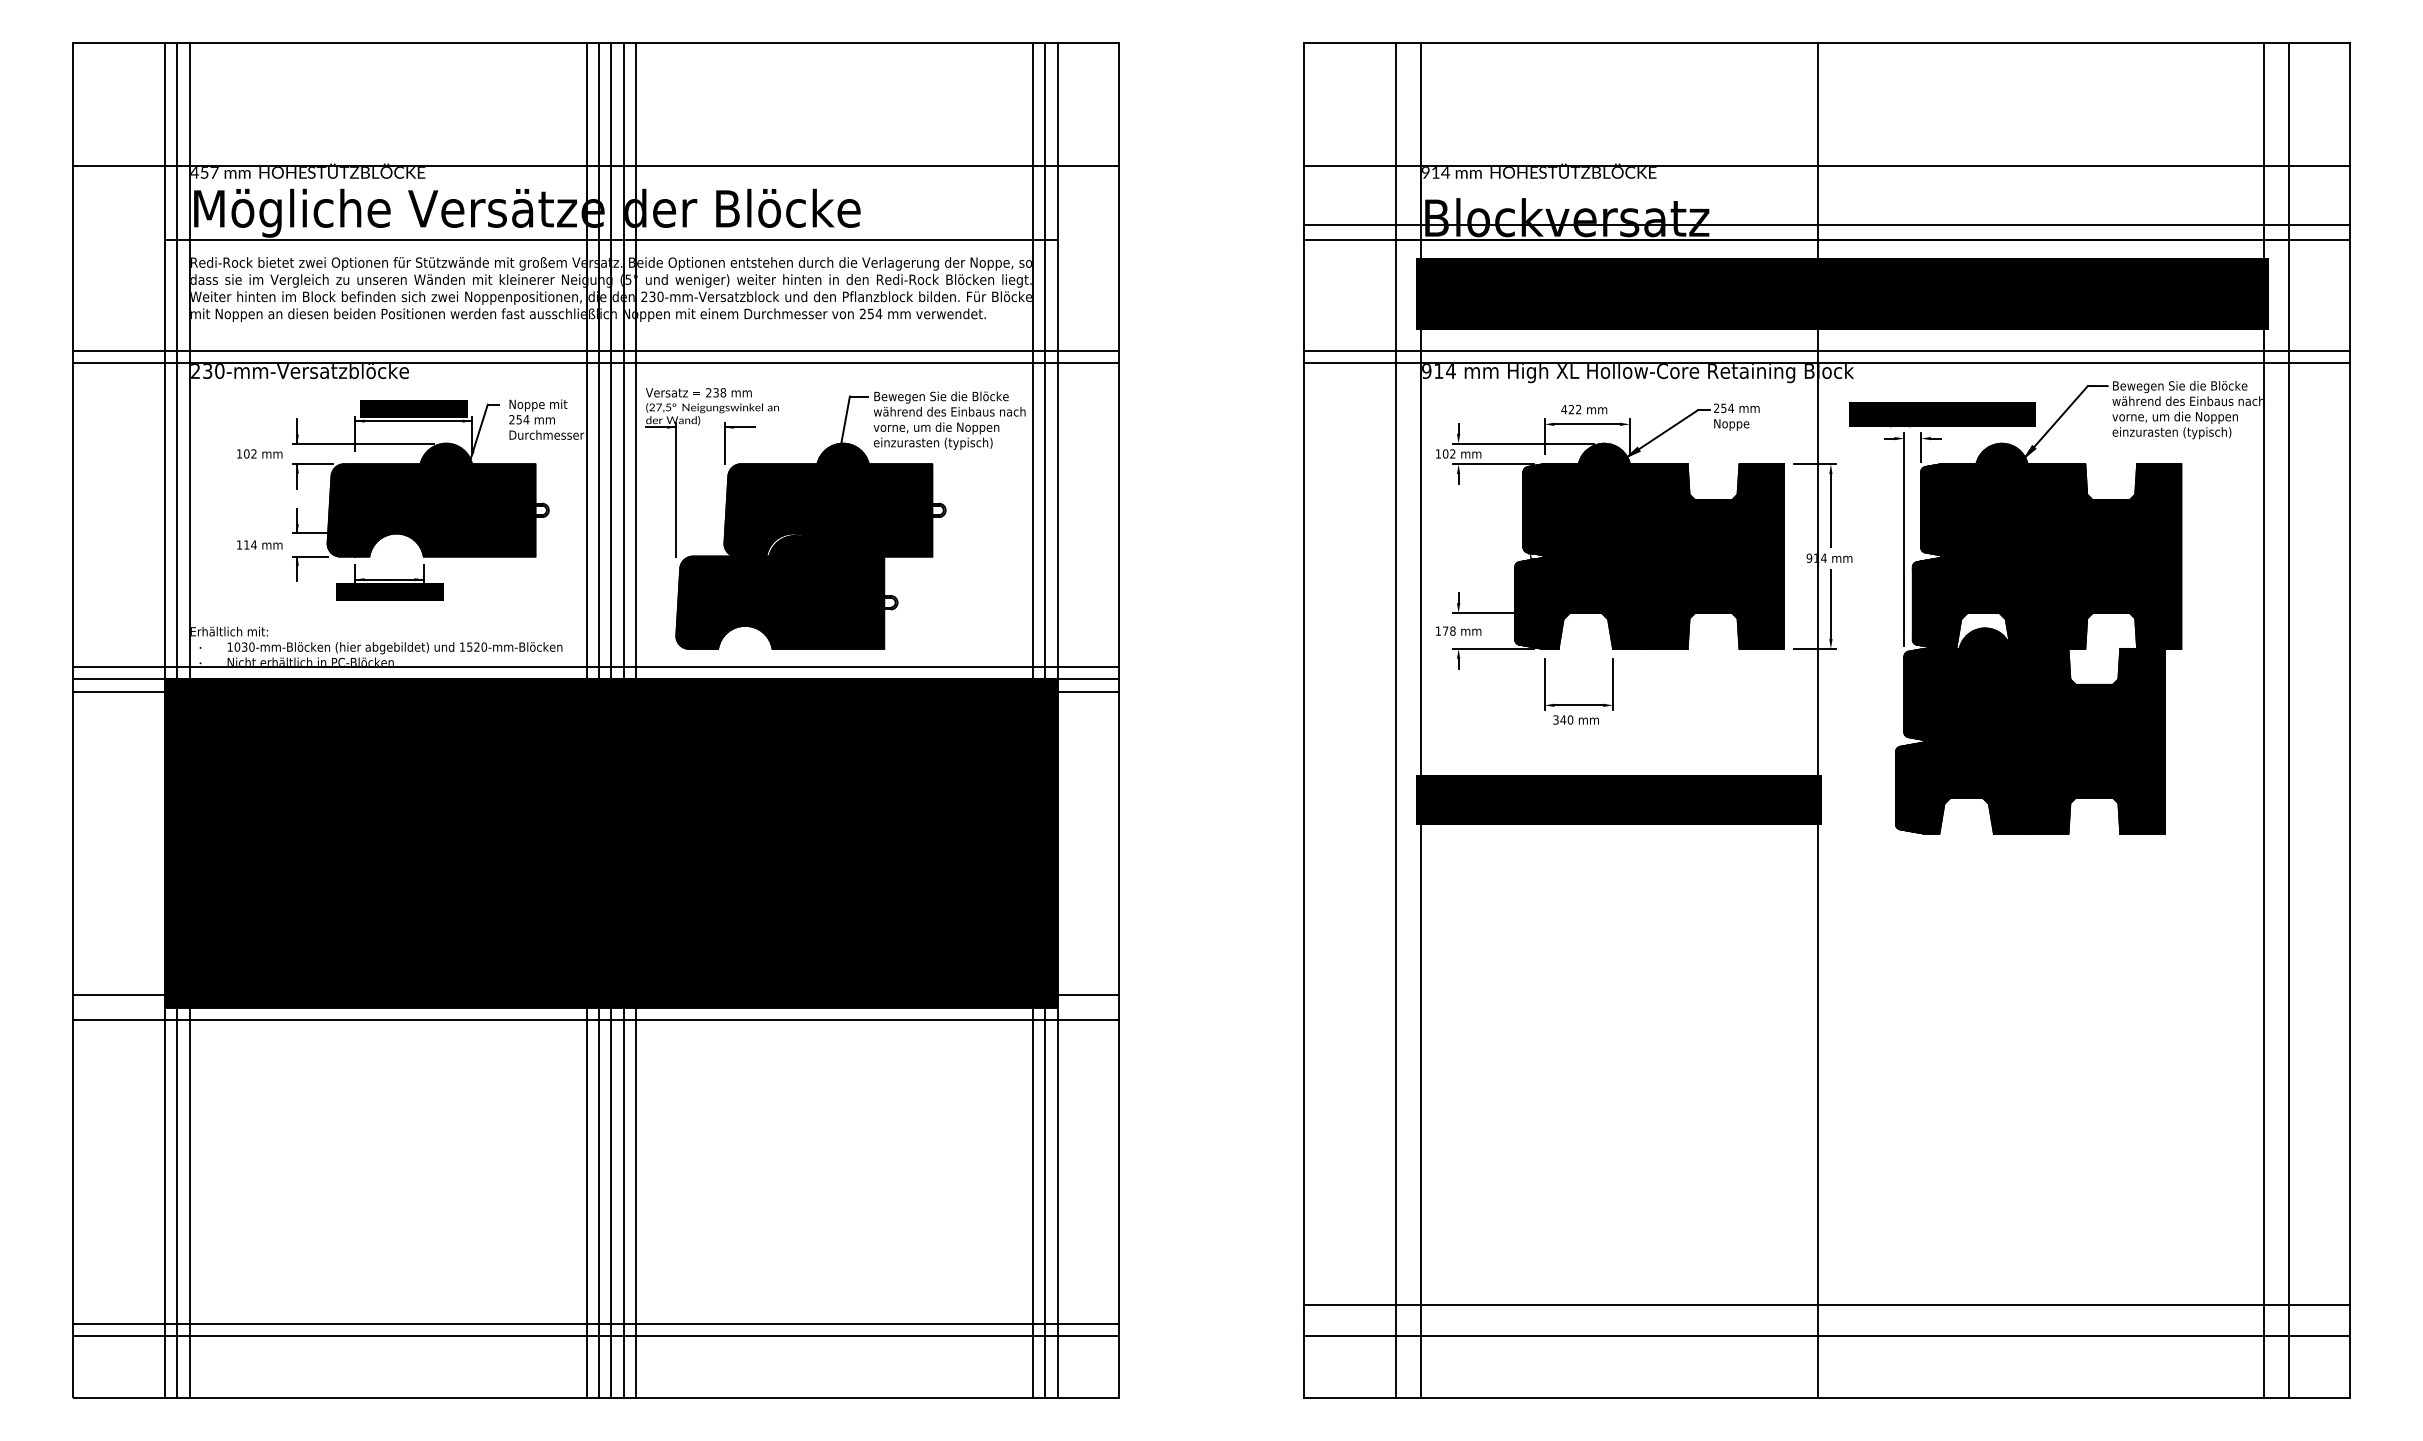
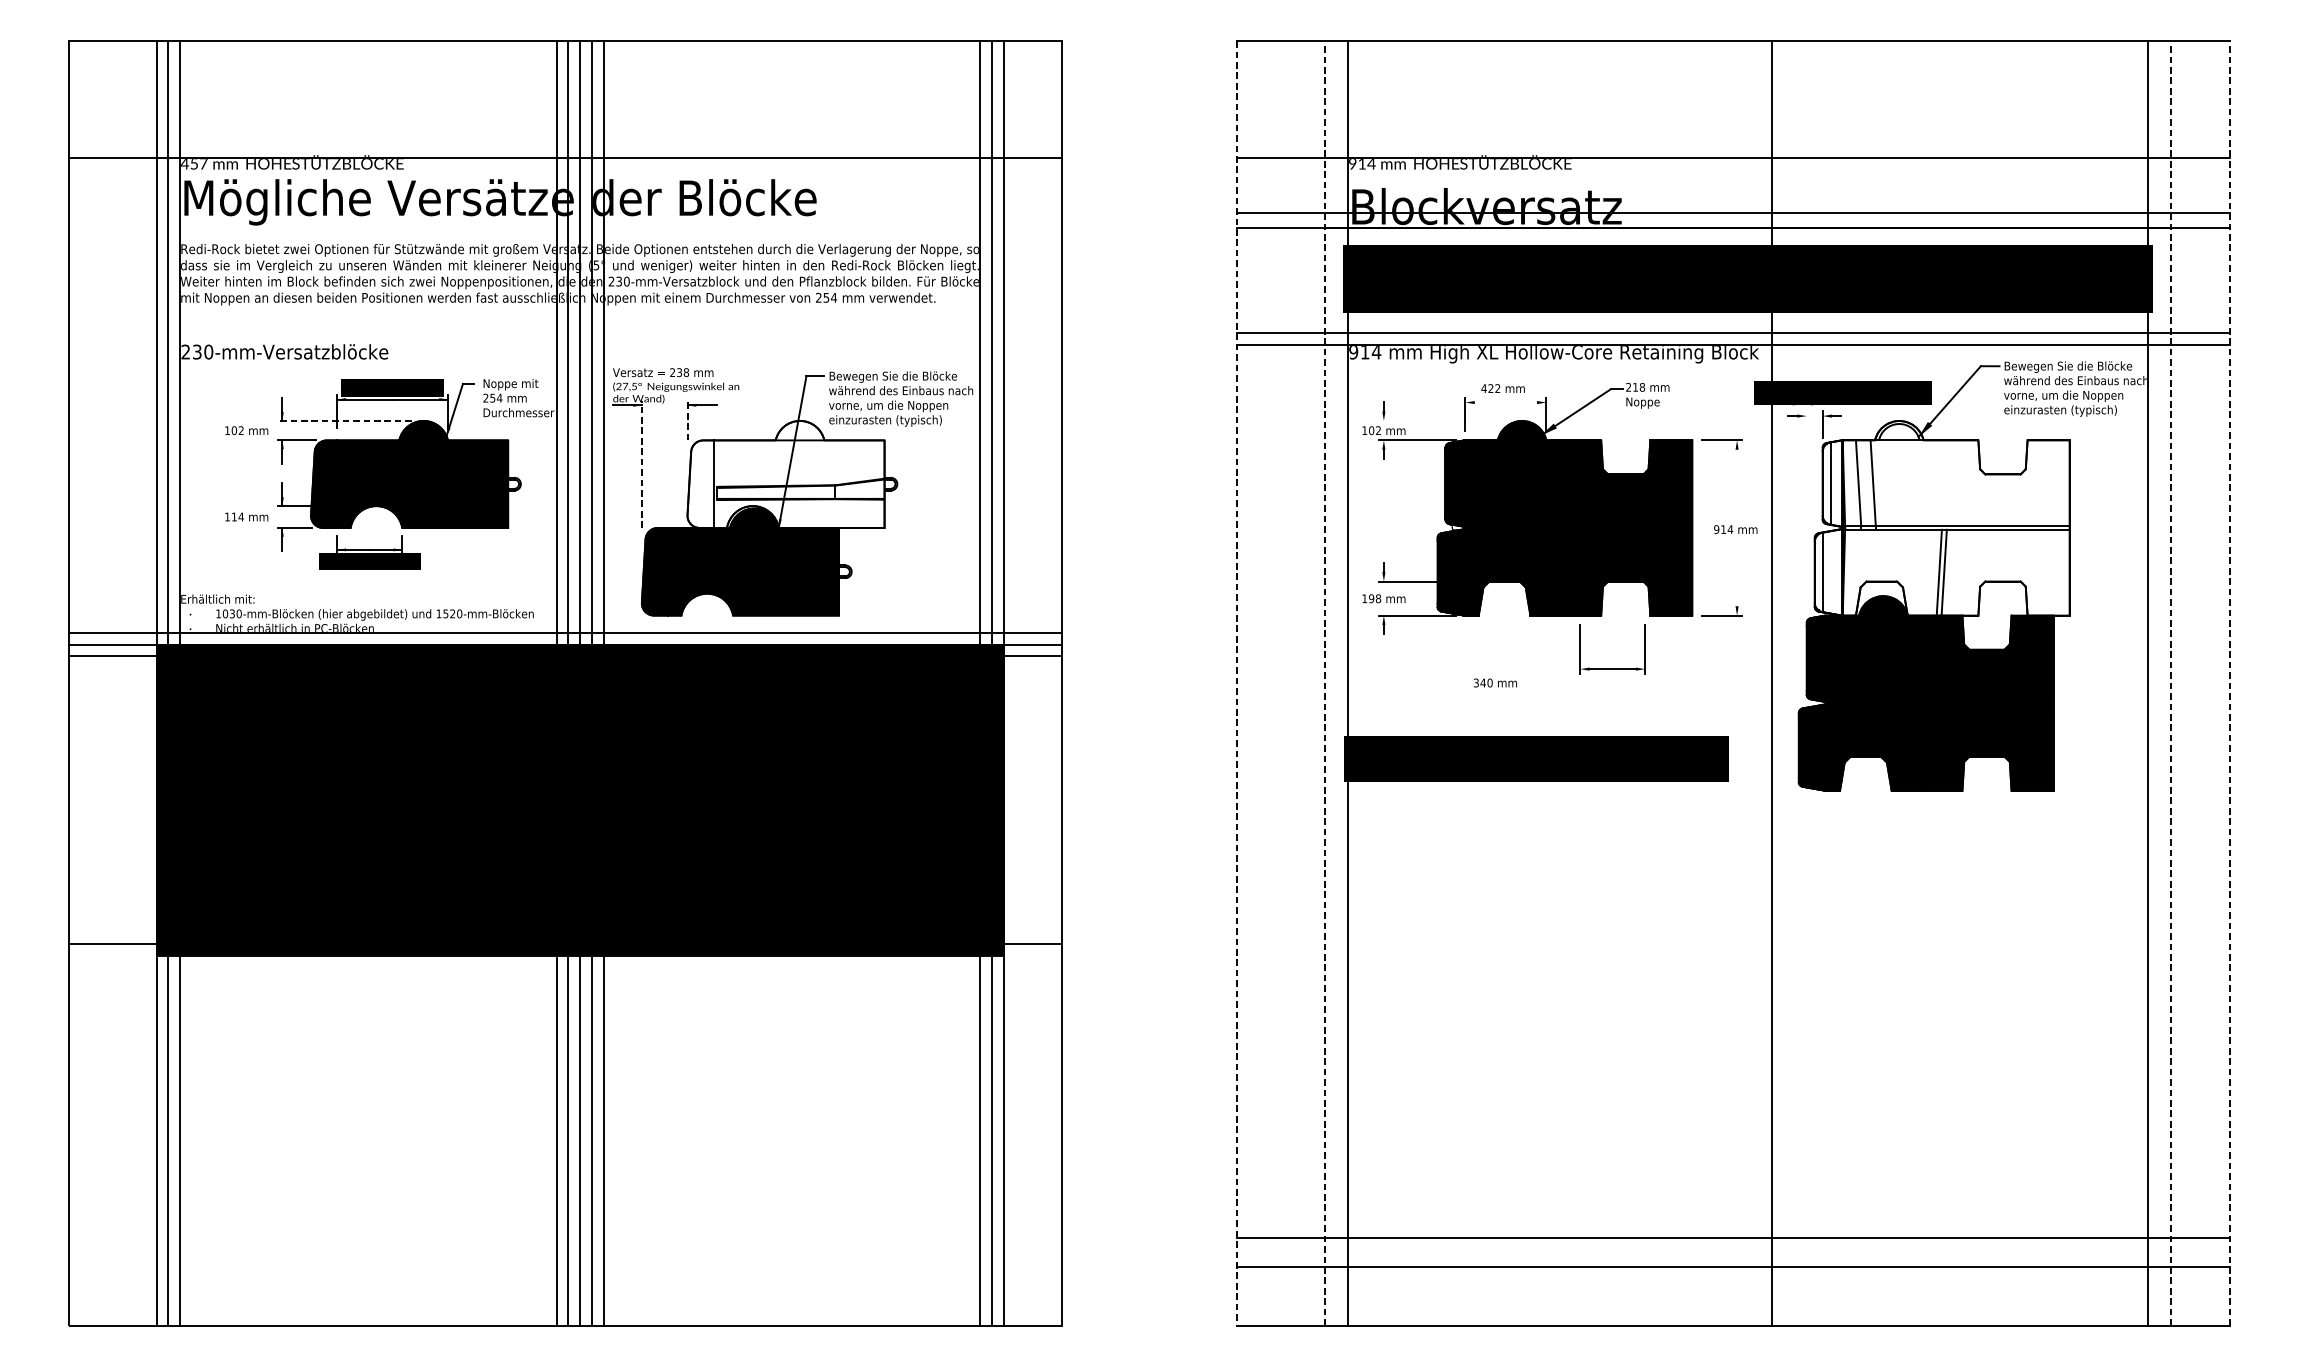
line: (611, 240) -> (580, 228), removed
line: (595, 351) -> (565, 333), removed
line: (595, 363) -> (565, 344), removed
text: (1727, 408) -> (1638, 387), 254 -> 218
line: (1587, 424) -> (1506, 402), removed
line: (363, 443) -> (345, 420), solid -> dashed
line: (724, 443) -> (687, 420), solid -> dashed
line: (1523, 443) -> (1445, 420), removed
line: (676, 489) -> (641, 464), solid -> dashed
fill: (828, 499) -> (786, 473), removed
line: (1830, 510) -> (1736, 484), removed
line: (1904, 539) -> (1806, 511), removed
fill: (2046, 545) -> (1941, 517), removed
line: (1830, 604) -> (1736, 573), removed
text: (1445, 630) -> (1371, 598), 178 -> 198
part: (1578, 704) -> (1612, 668), moved
line: (1396, 719) -> (1324, 682), solid -> dashed
line: (2288, 719) -> (2171, 682), solid -> dashed
line: (2350, 719) -> (2229, 682), solid -> dashed
line: (1303, 720) -> (1236, 683), solid -> dashed
line: (1817, 720) -> (1771, 683), moved
line: (595, 1020) -> (565, 968), removed
line: (595, 1323) -> (565, 1255), removed
line: (595, 1336) -> (565, 1267), removed

